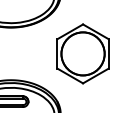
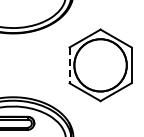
line: (57, 54) -> (69, 65), solid -> dashed

